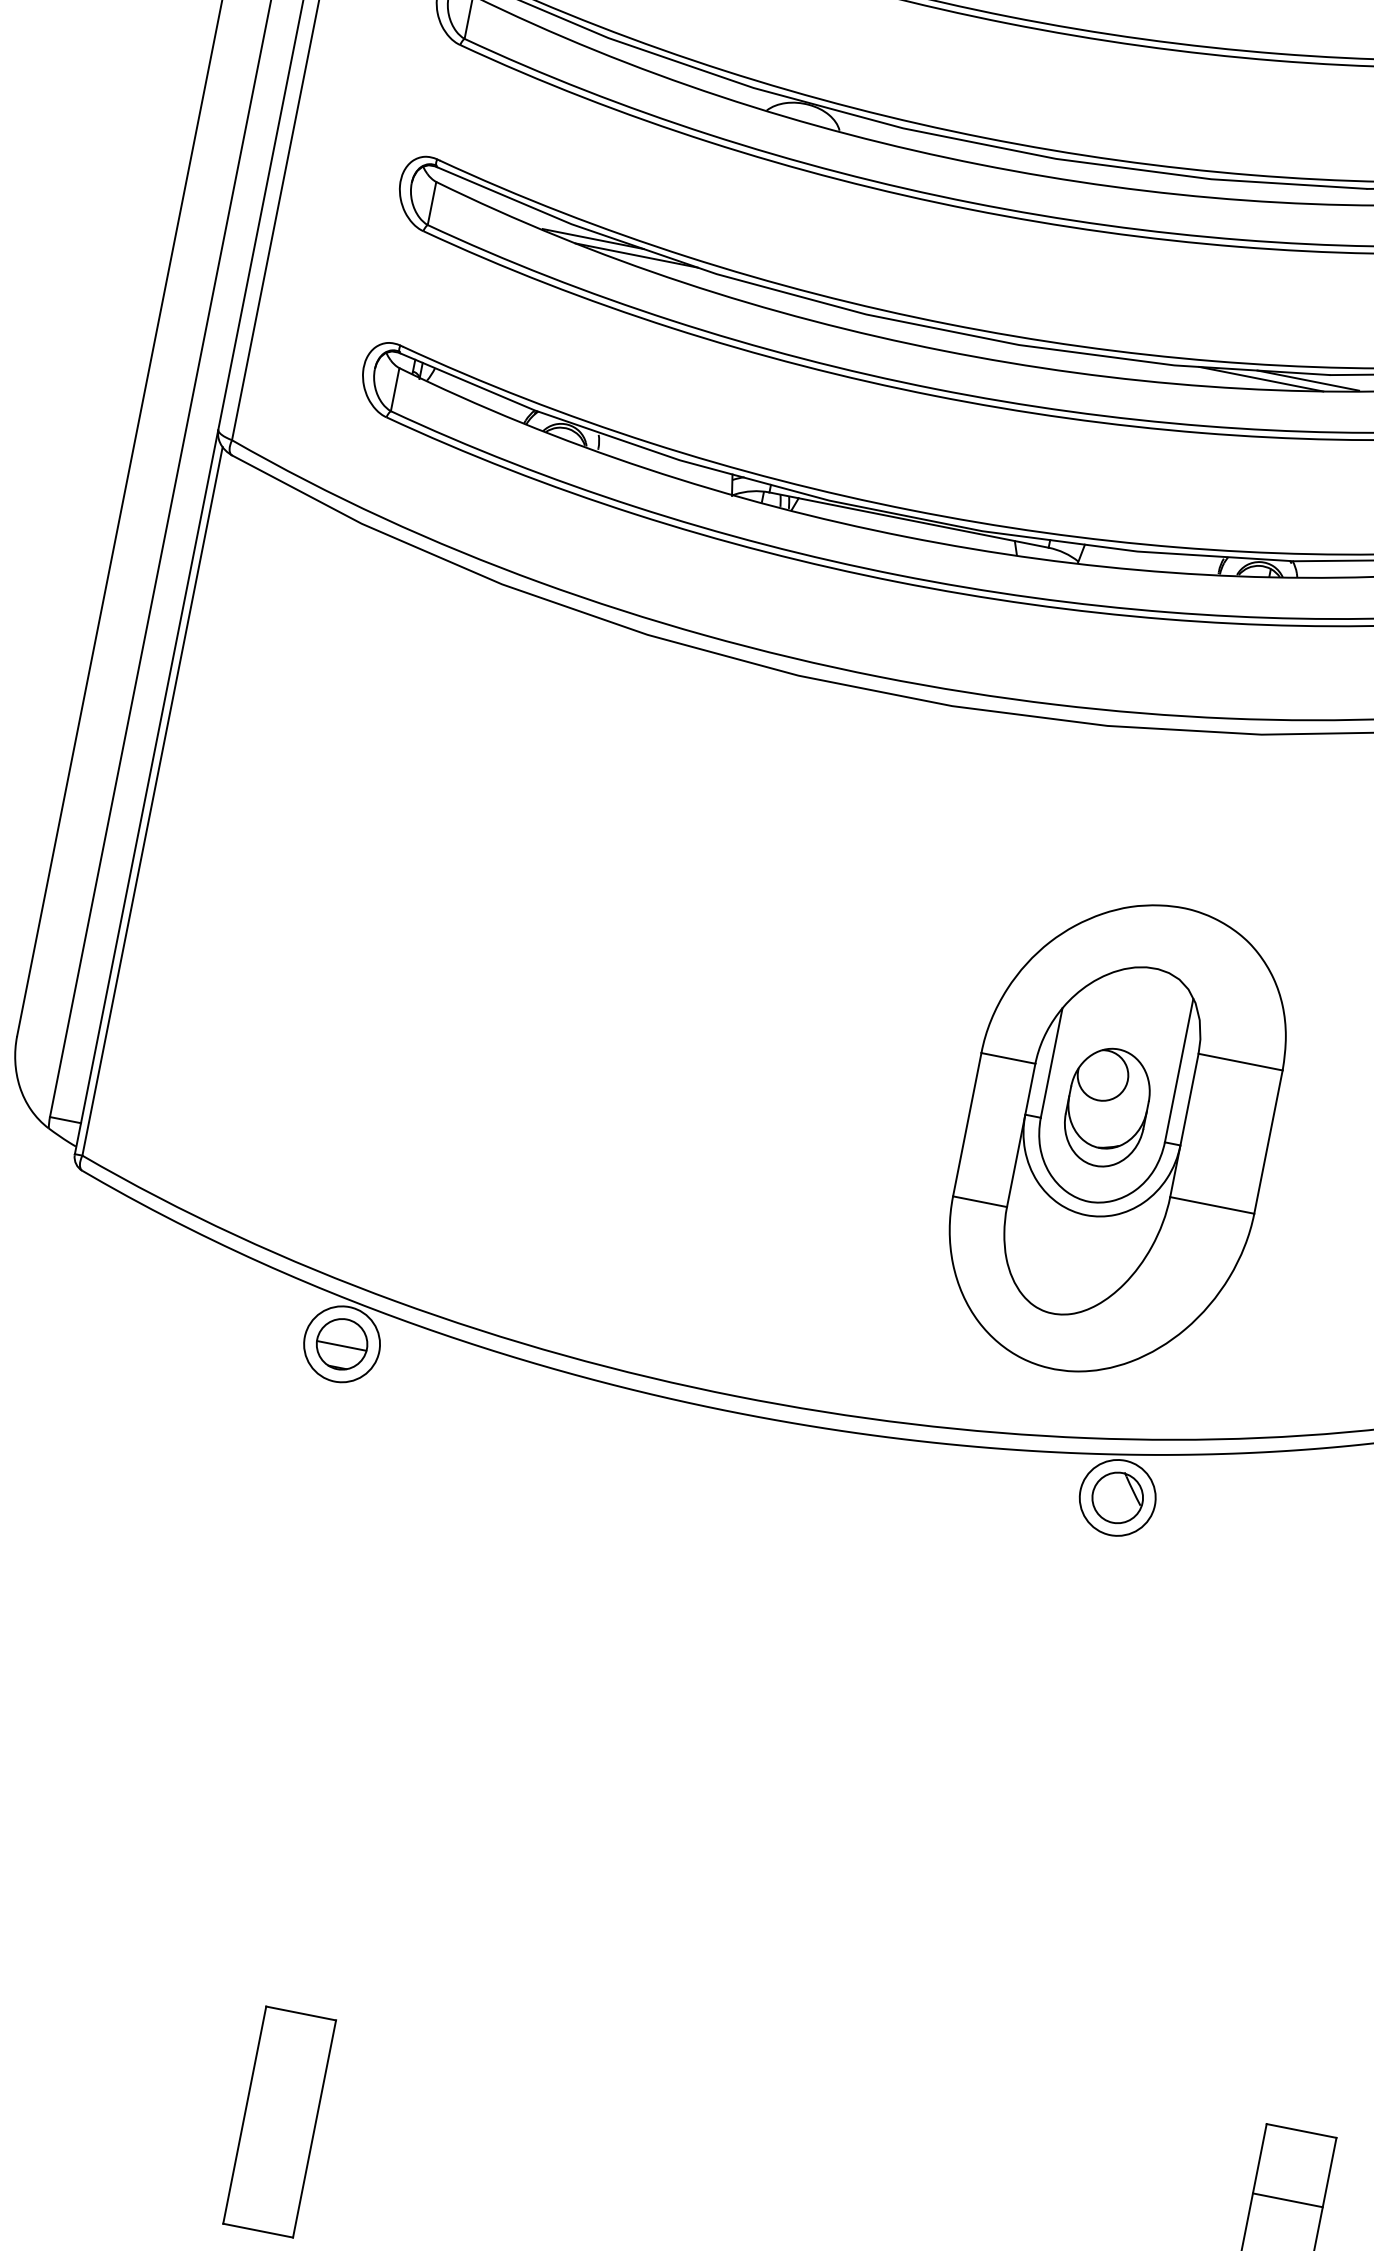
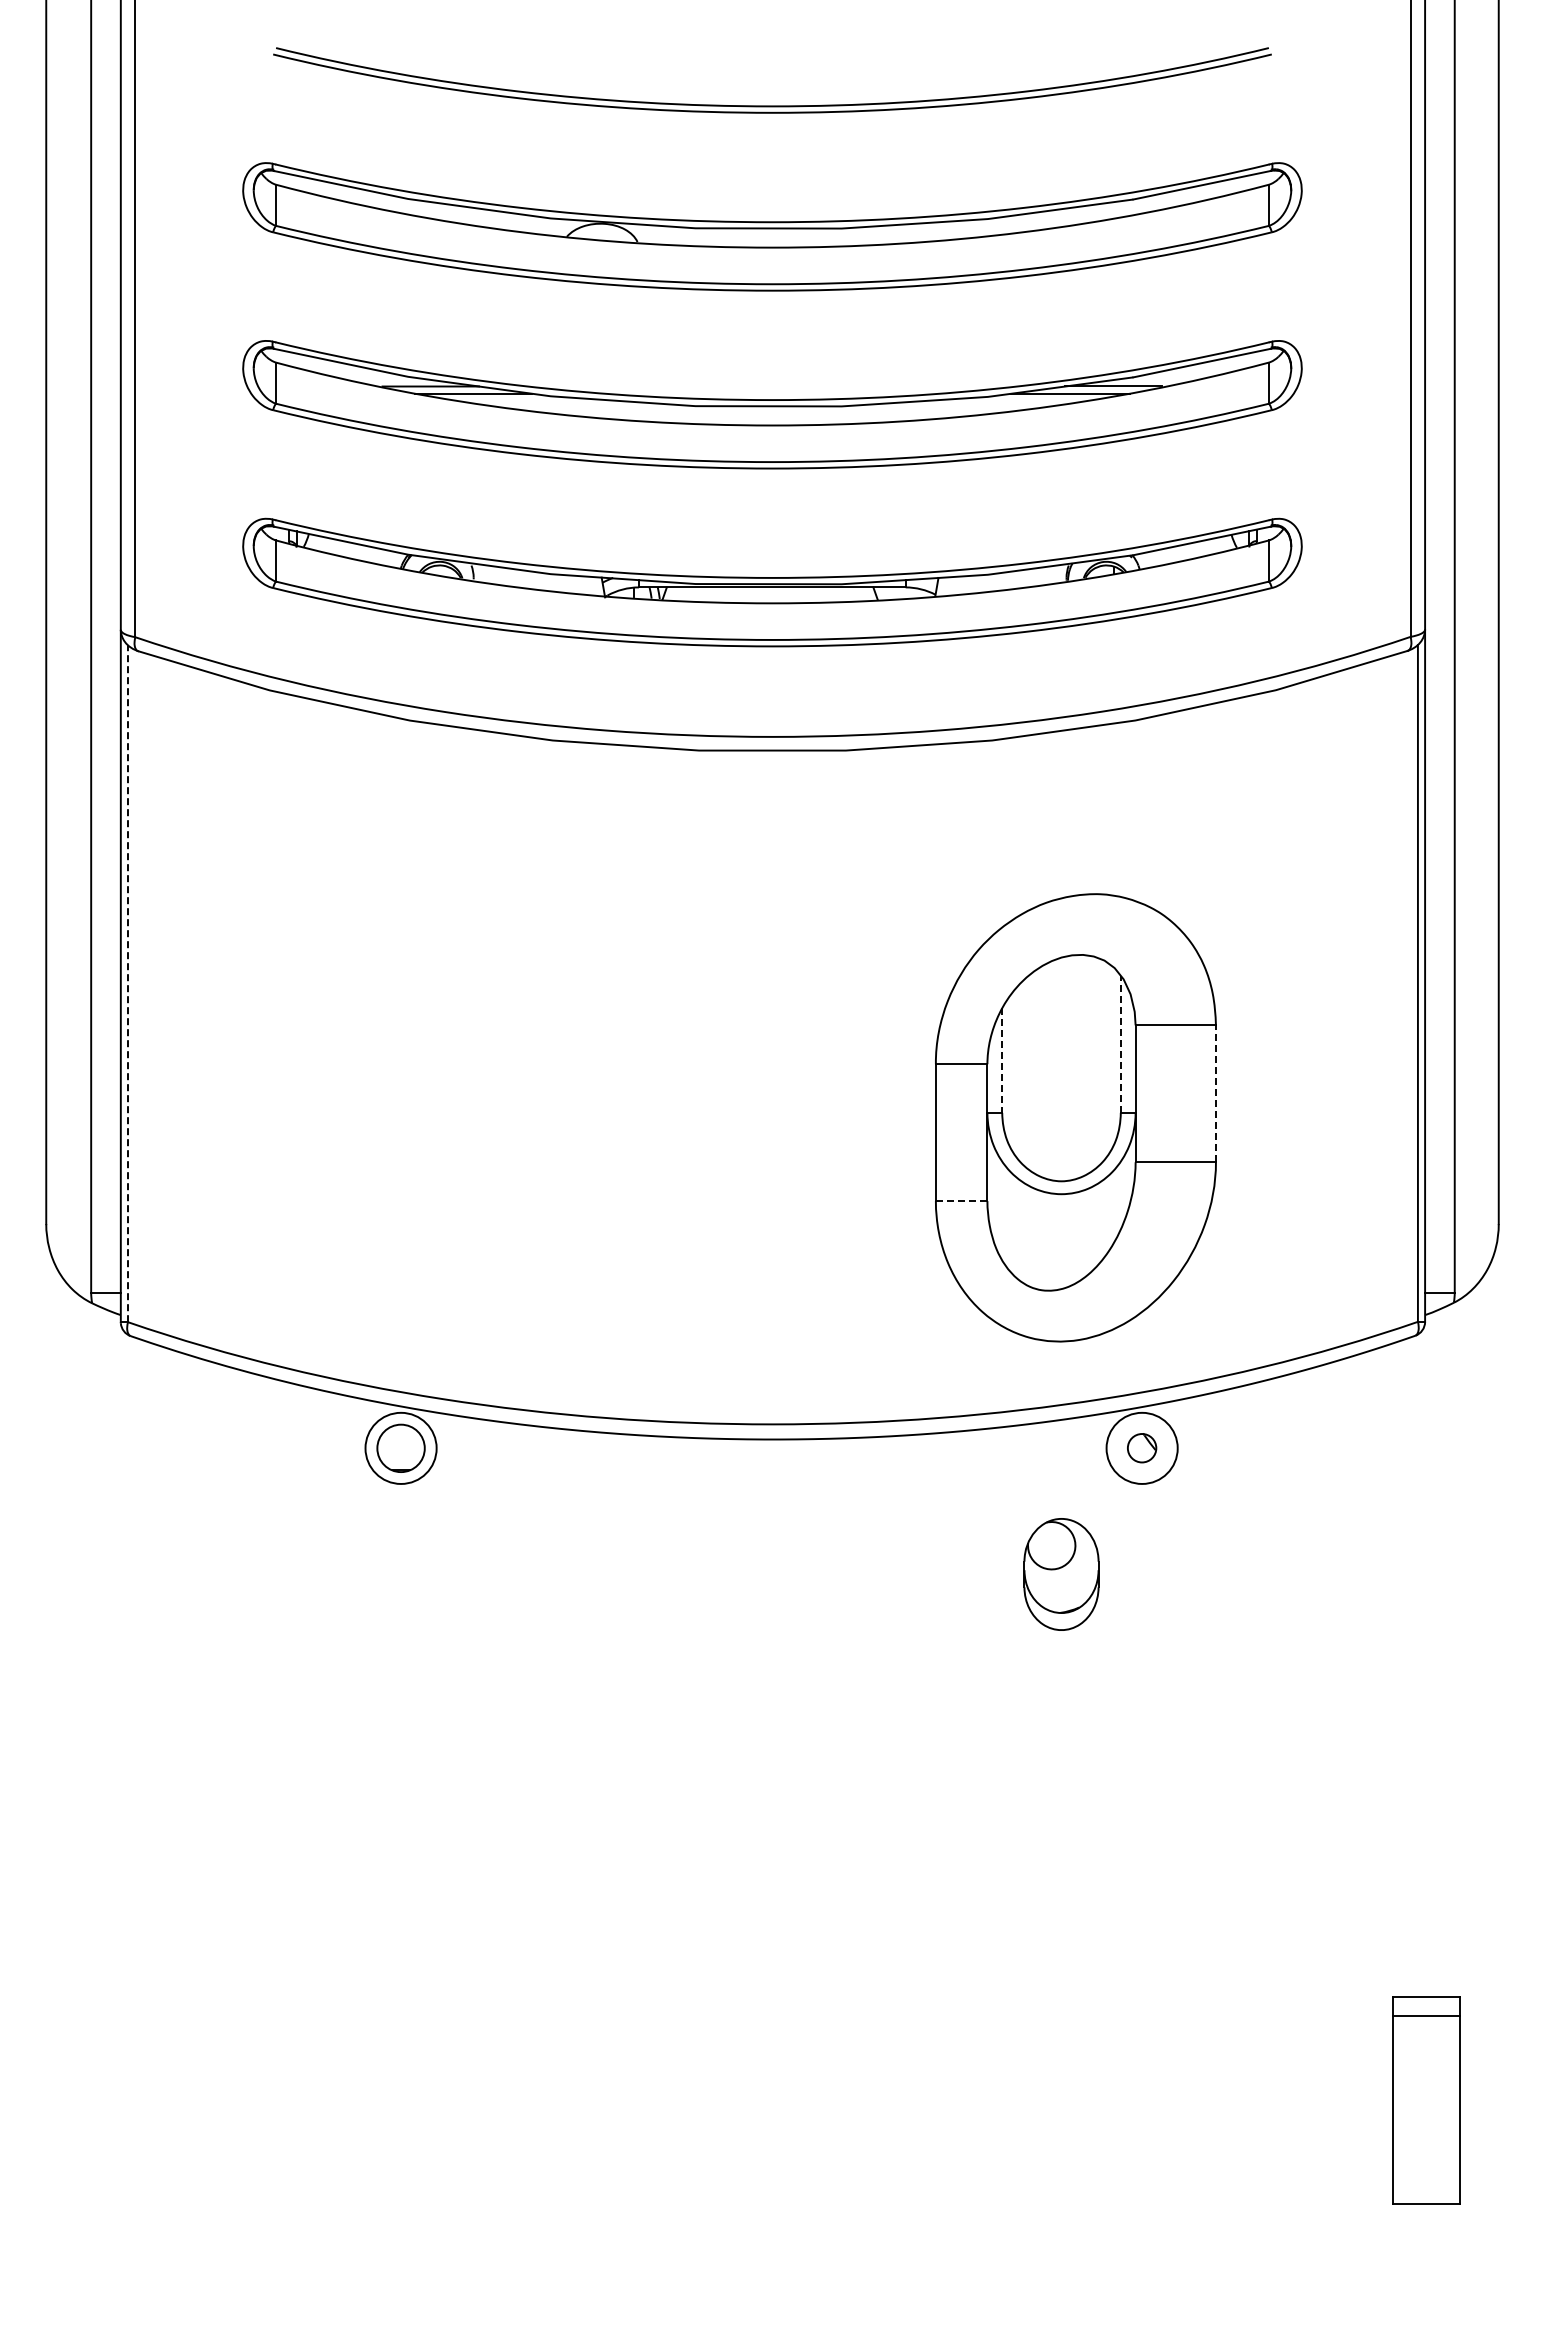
line: (152, 801) -> (127, 983), solid -> dashed
line: (1051, 1064) -> (1002, 1061), solid -> dashed
line: (1178, 1069) -> (1120, 1043), solid -> dashed
part: (1107, 1107) -> (1061, 1574), moved
line: (1268, 1141) -> (1215, 1093), solid -> dashed
line: (979, 1202) -> (961, 1201), solid -> dashed
line: (341, 1345) -> (400, 1449), removed
part: (1117, 1496) -> (1141, 1447), size x0.6
part: (279, 2121) -> (485, 2174), removed
line: (1287, 2200) -> (1426, 2016), moved

